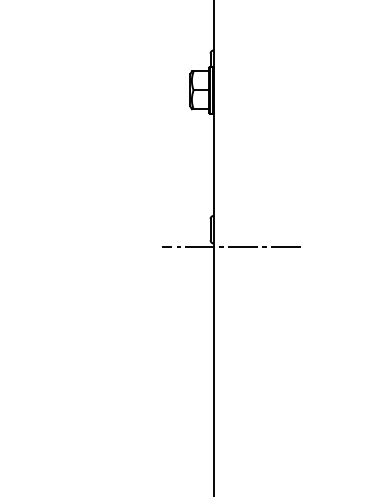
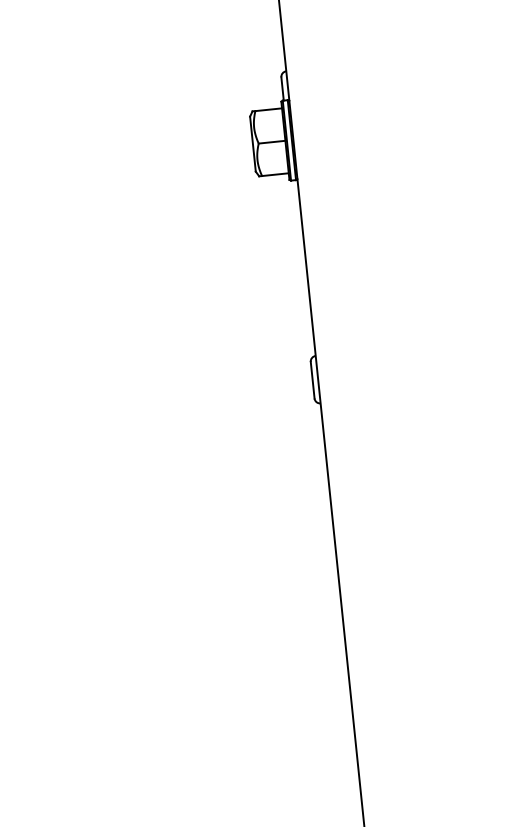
line: (230, 247) -> (350, 407), removed

